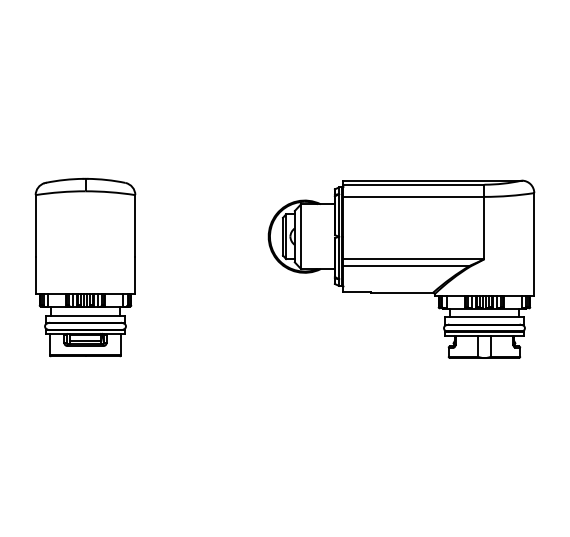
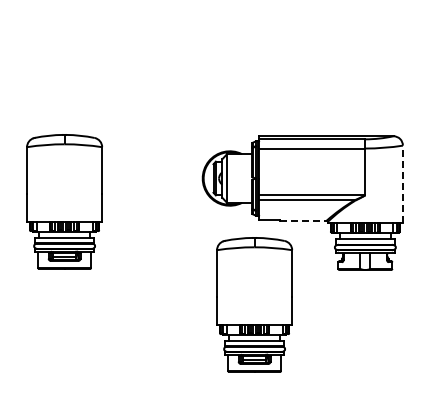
line: (533, 244) -> (402, 184), solid -> dashed
line: (402, 292) -> (303, 220), solid -> dashed
part: (337, 403) -> (254, 304), added

